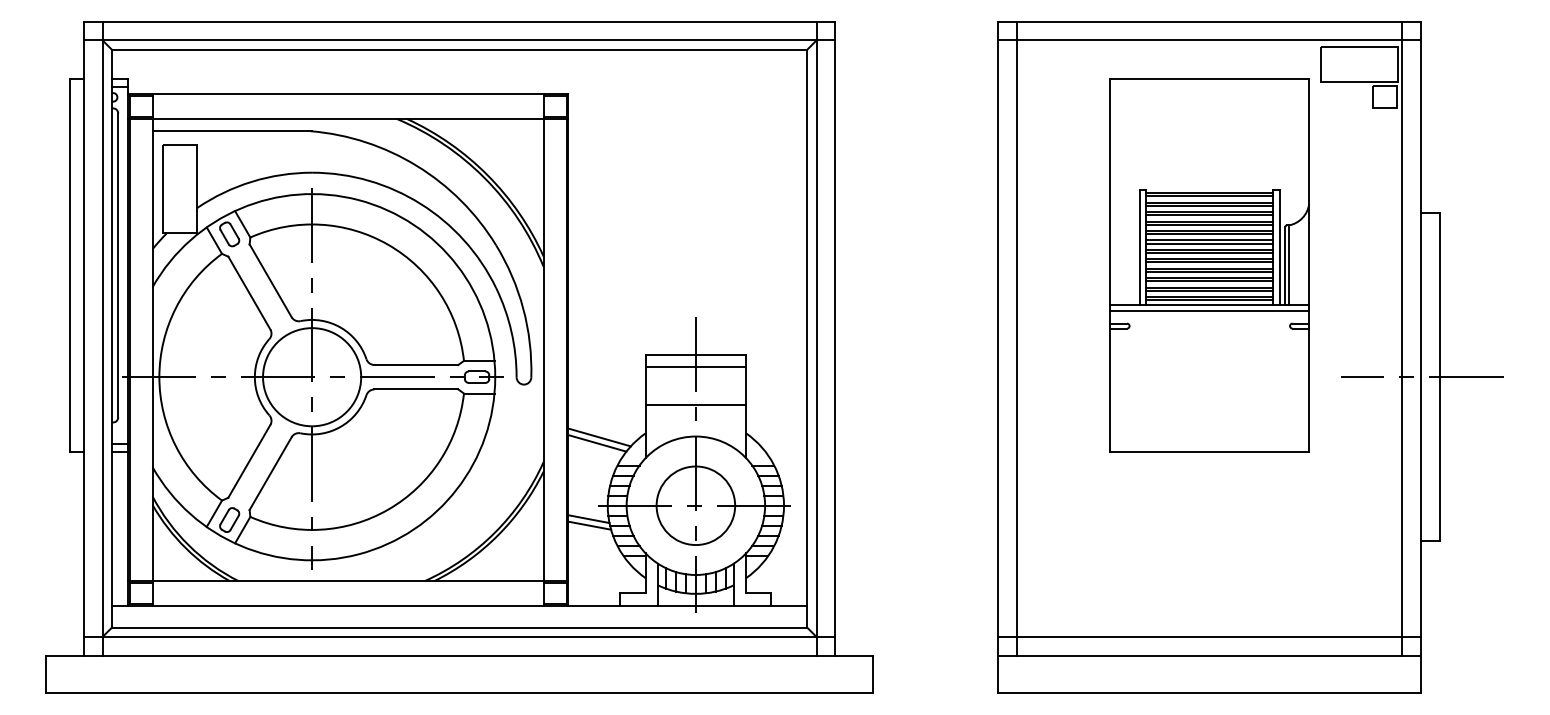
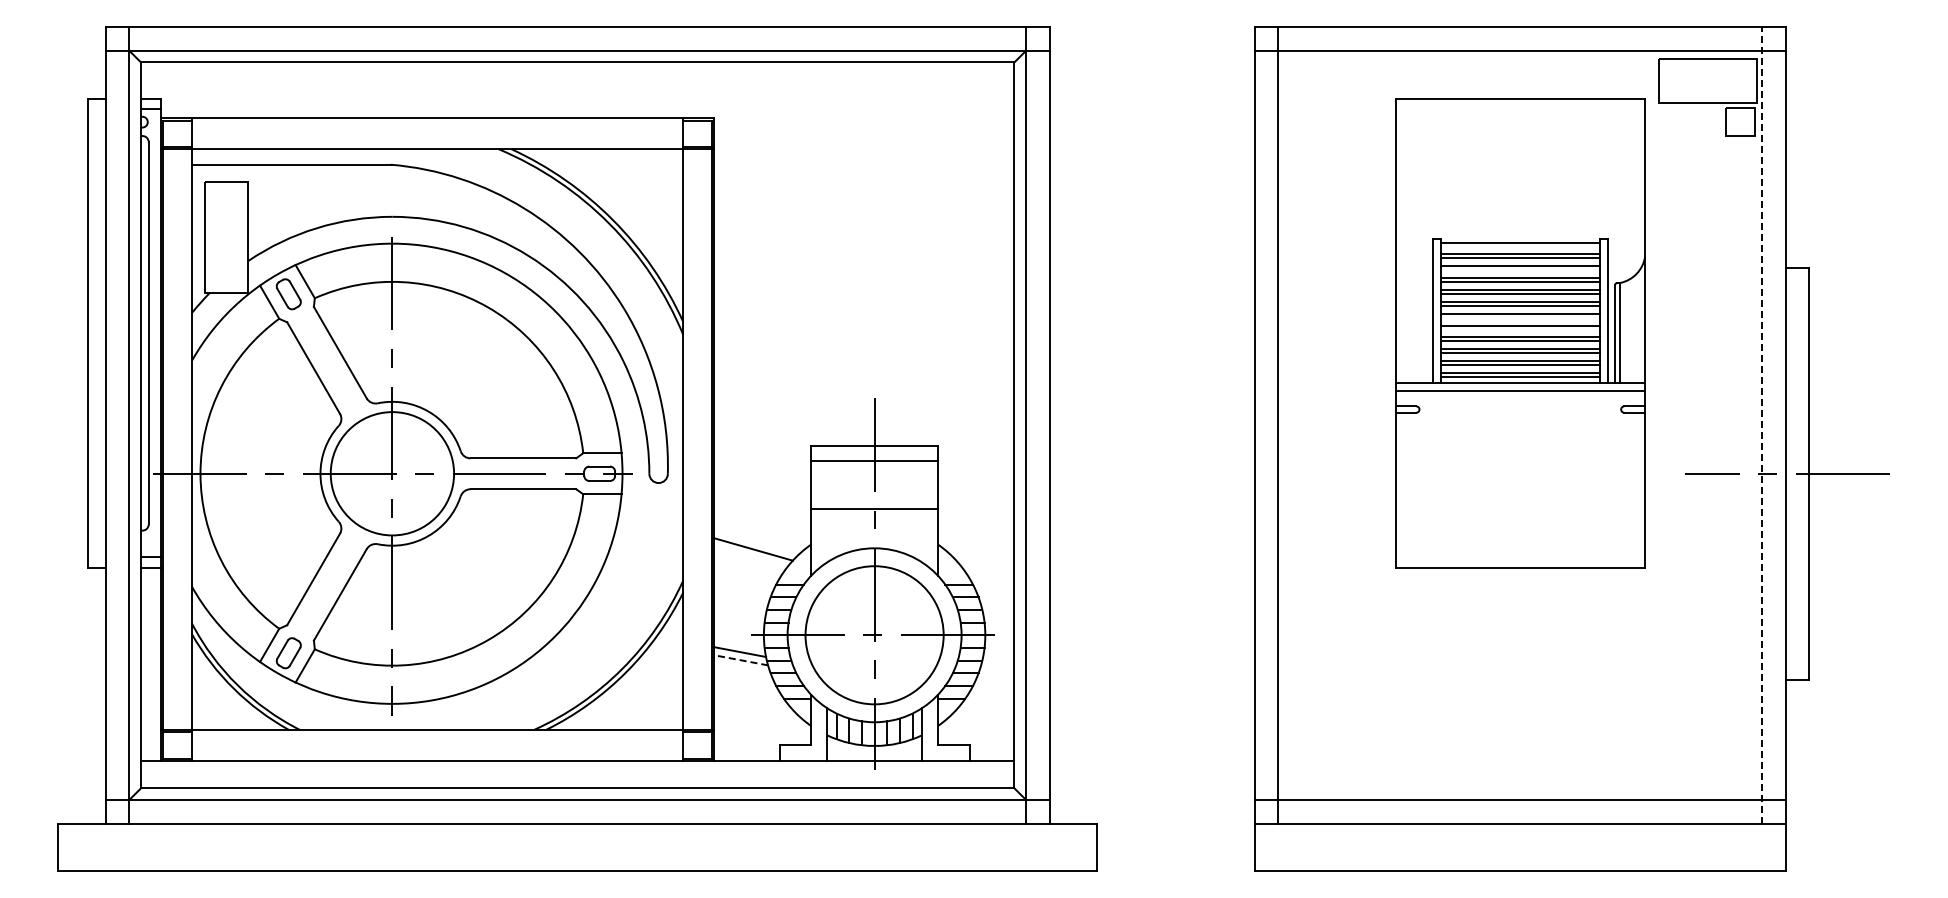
line: (1209, 196) -> (1520, 246), removed
line: (1209, 215) -> (1520, 270), removed
line: (1209, 252) -> (1520, 317), removed
line: (1209, 262) -> (1520, 329), removed
line: (1402, 338) -> (1762, 424), solid -> dashed
line: (597, 443) -> (750, 556), removed
circle: (695, 505) -> (874, 634), size x1.4
line: (589, 525) -> (740, 660), solid -> dashed

